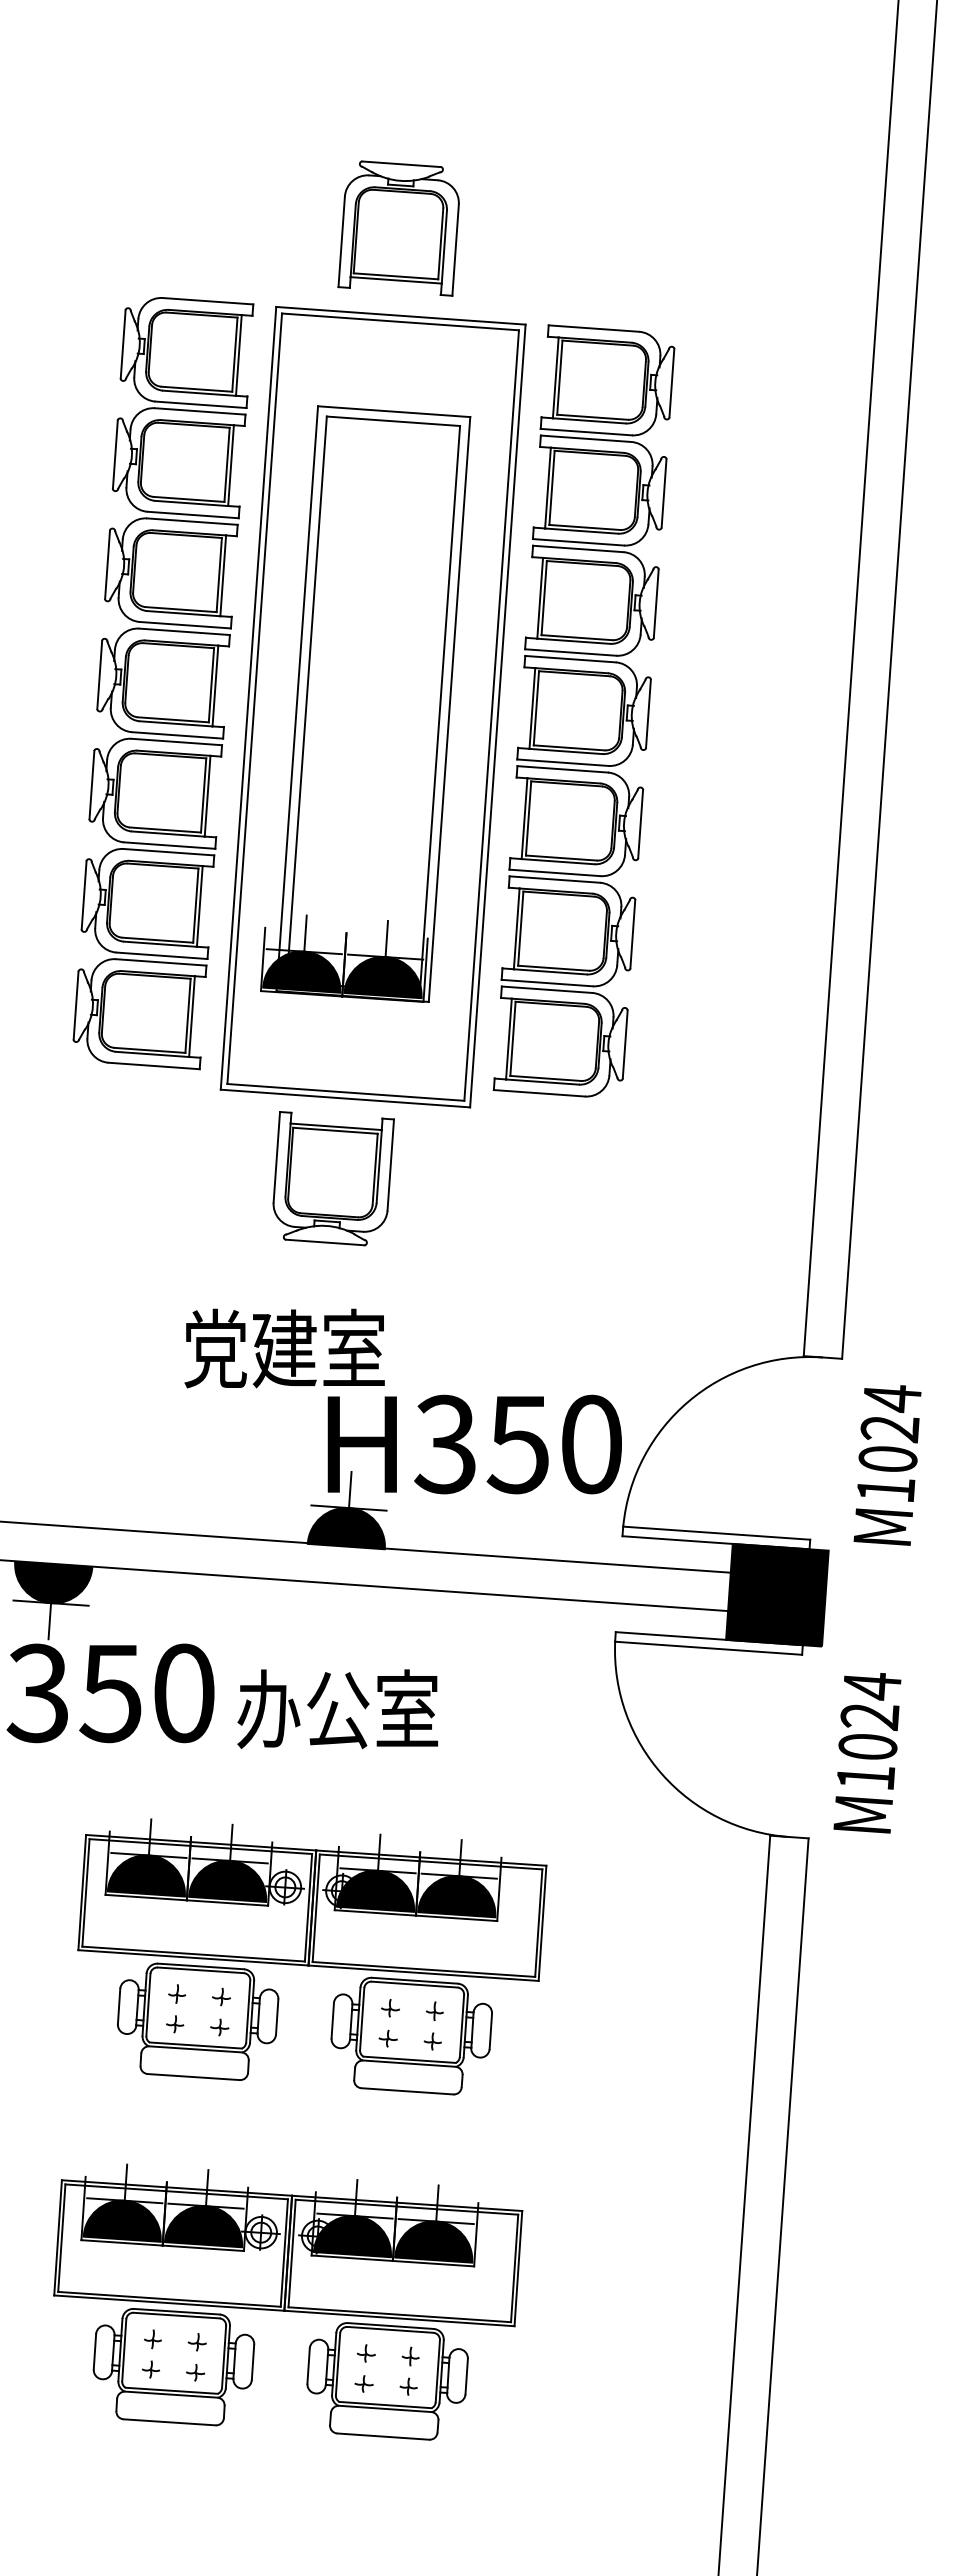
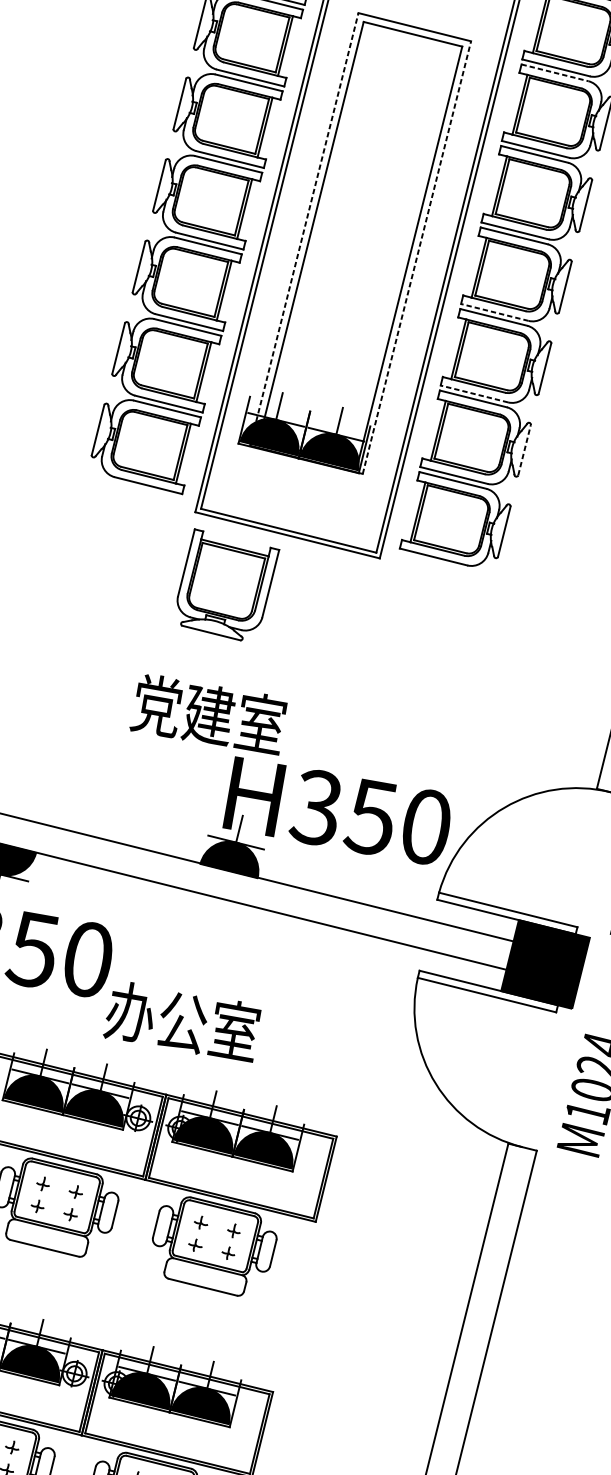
line: (586, 438) -> (555, 72), solid -> dashed
line: (297, 698) -> (304, 229), solid -> dashed
line: (449, 709) -> (416, 257), solid -> dashed
line: (562, 762) -> (494, 312), solid -> dashed
line: (555, 872) -> (474, 393), solid -> dashed
line: (632, 933) -> (524, 449), solid -> dashed
part: (333, 1178) -> (226, 586), moved
text: (337, 1709) -> (182, 1021), moved

